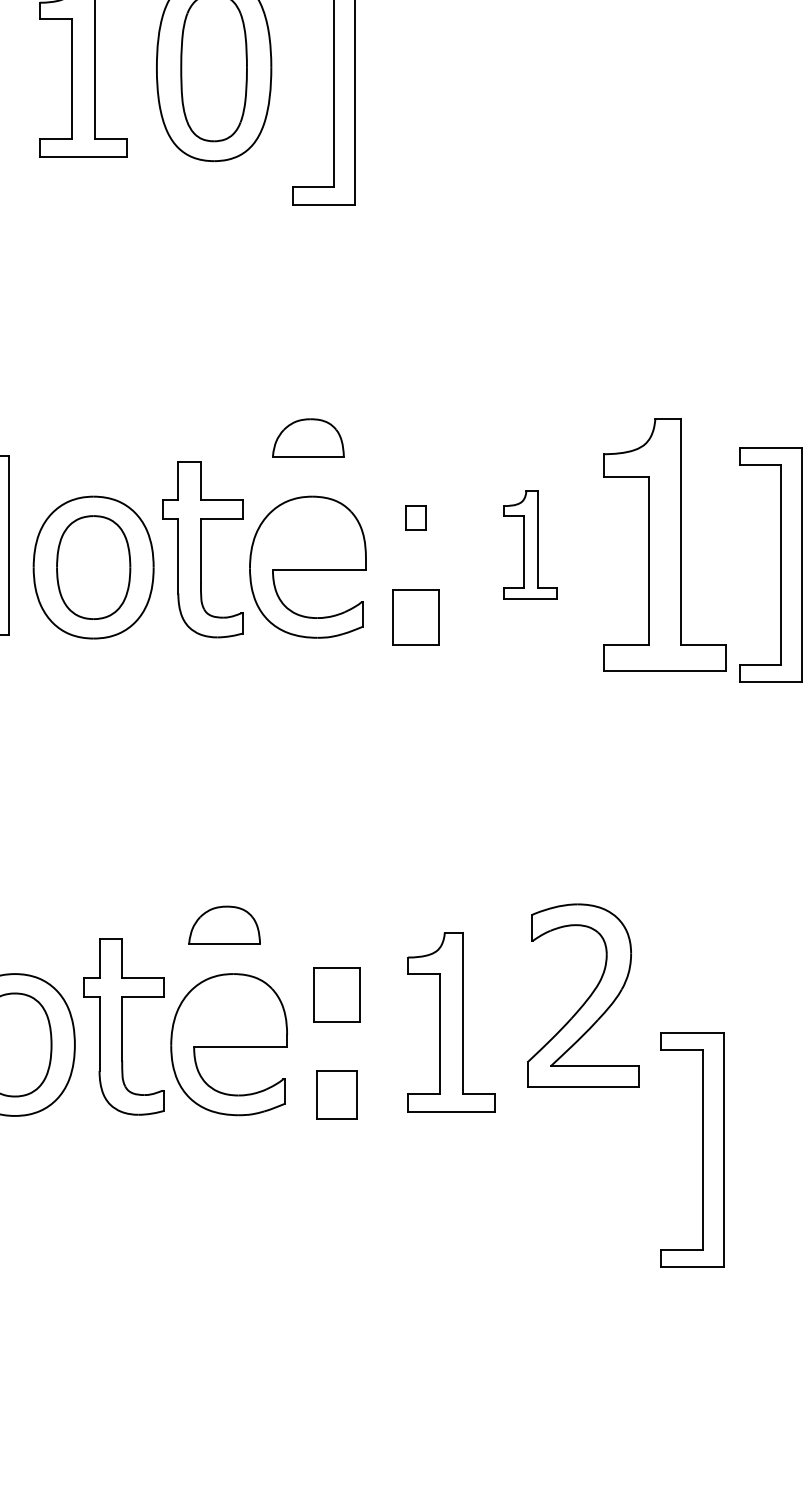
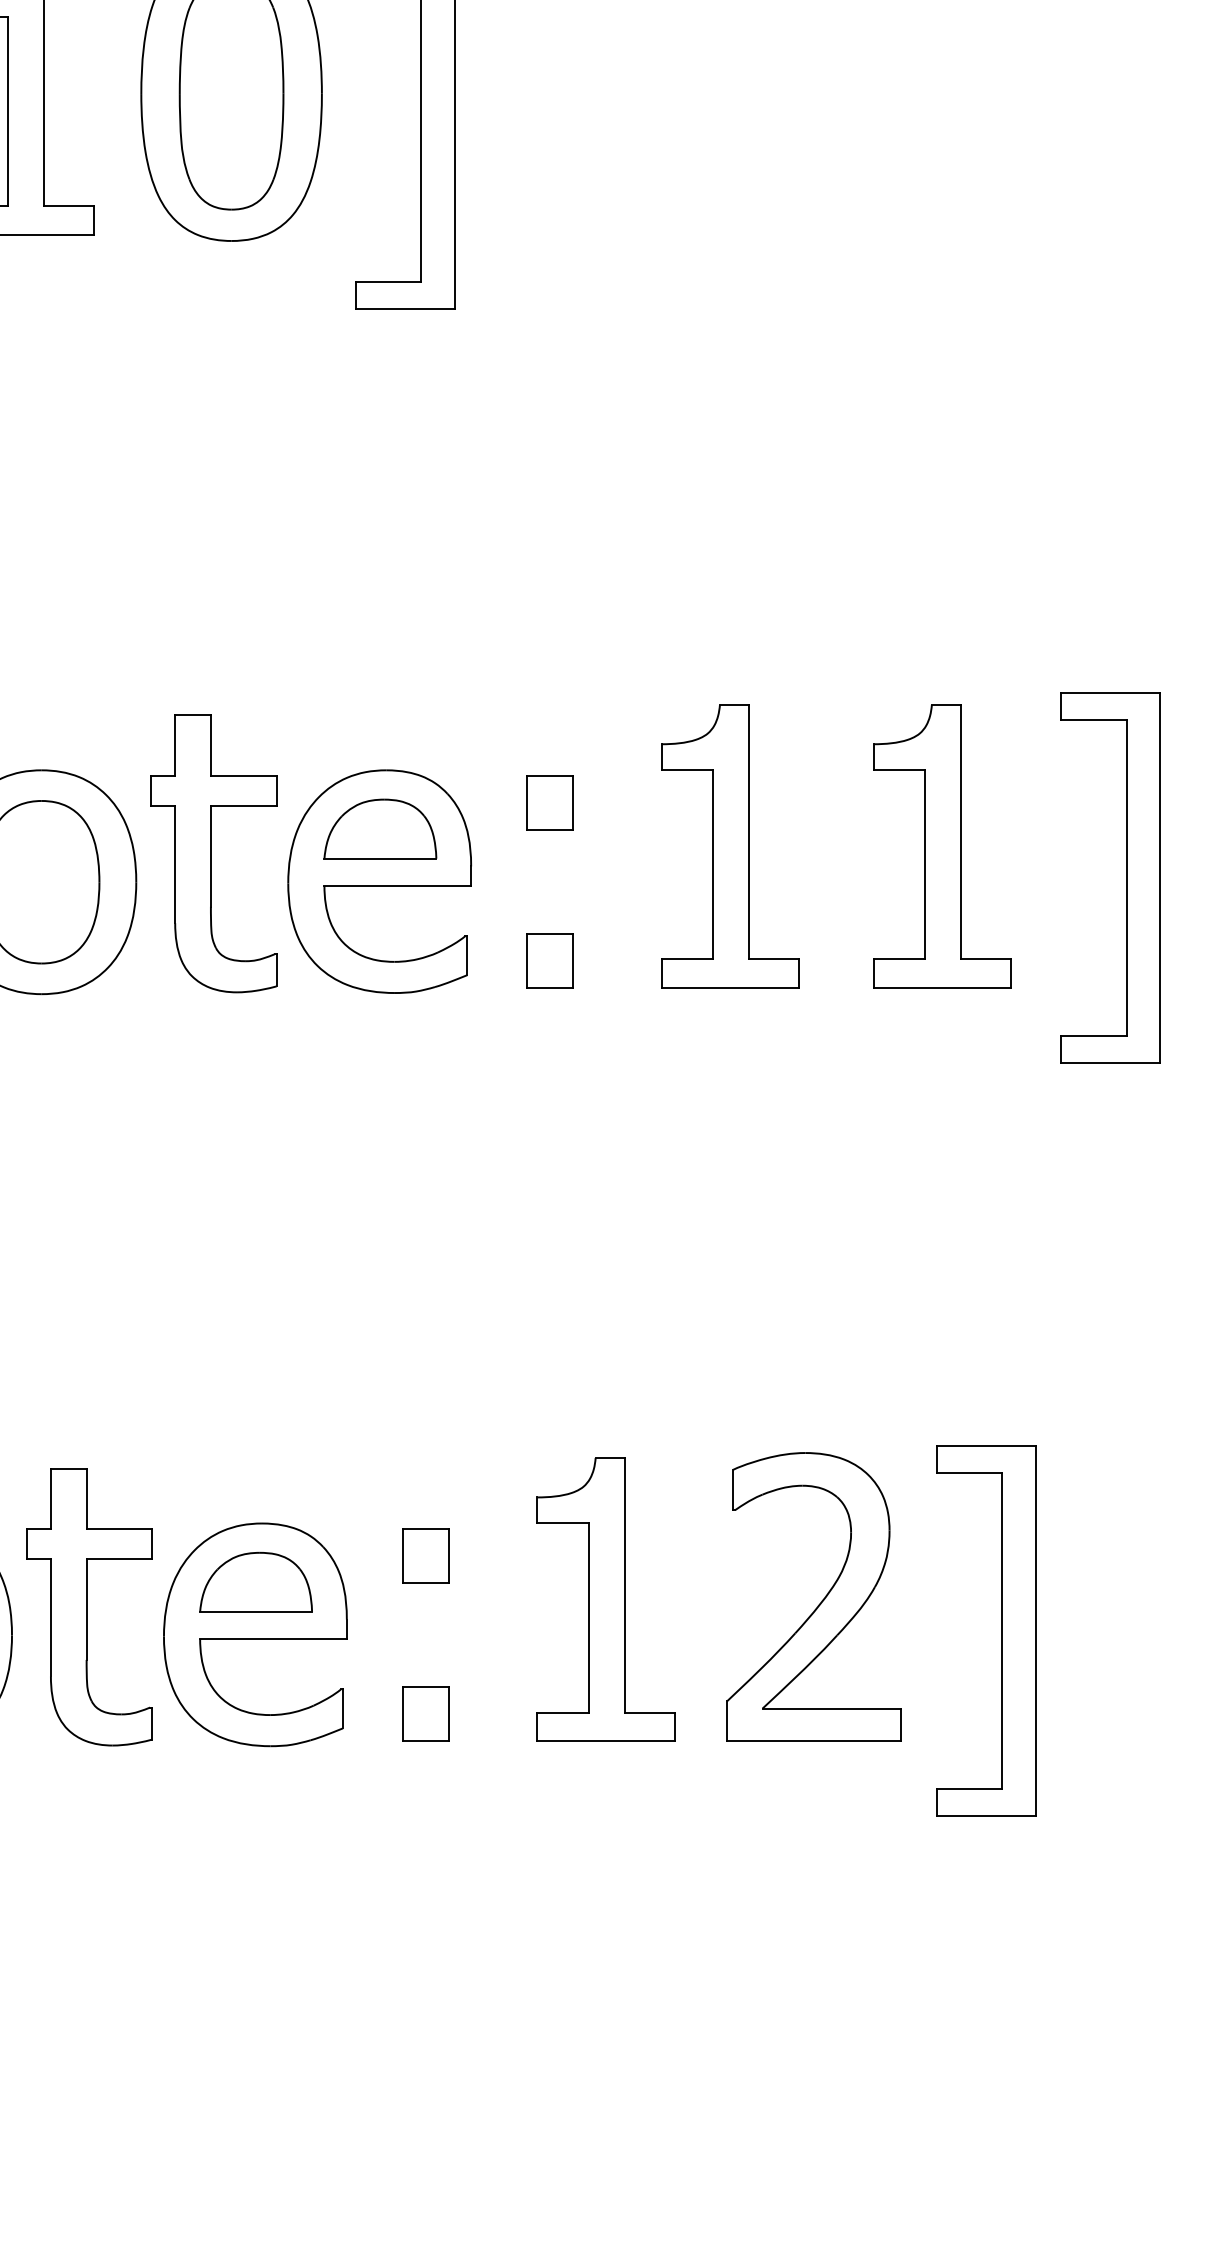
part: (308, 437) -> (380, 828), moved
part: (415, 517) -> (549, 803), size x1.43
part: (530, 544) -> (730, 845), size x1.67
part: (664, 544) -> (942, 845), size x0.71
part: (415, 617) -> (549, 960), size x0.62
part: (224, 924) -> (255, 1580), moved
part: (337, 994) -> (426, 1555), size x0.62
part: (583, 995) -> (814, 1596), moved
part: (337, 1094) -> (426, 1713), size x0.71
part: (702, 1149) -> (1002, 1629), moved

